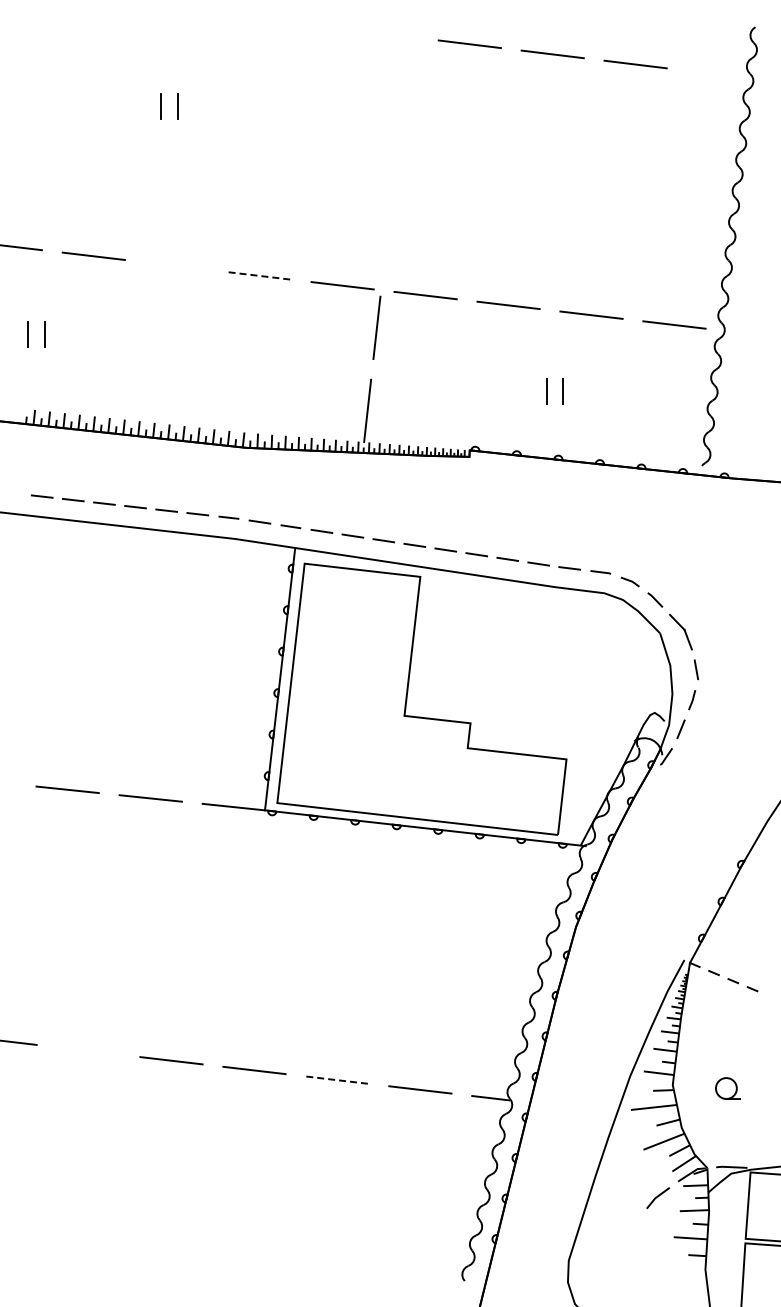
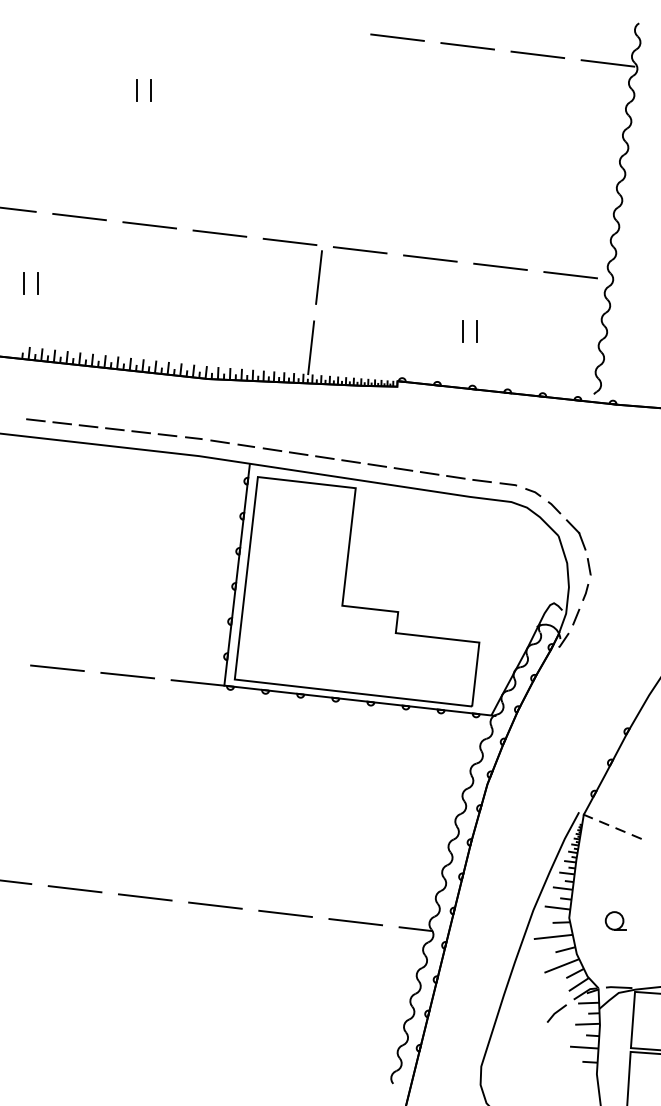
line: (718, 74) -> (607, 63), added
line: (176, 265) -> (149, 224), added
line: (260, 276) -> (220, 234), dashed -> solid
line: (88, 1050) -> (75, 888), added
line: (337, 1080) -> (285, 914), dashed -> solid

